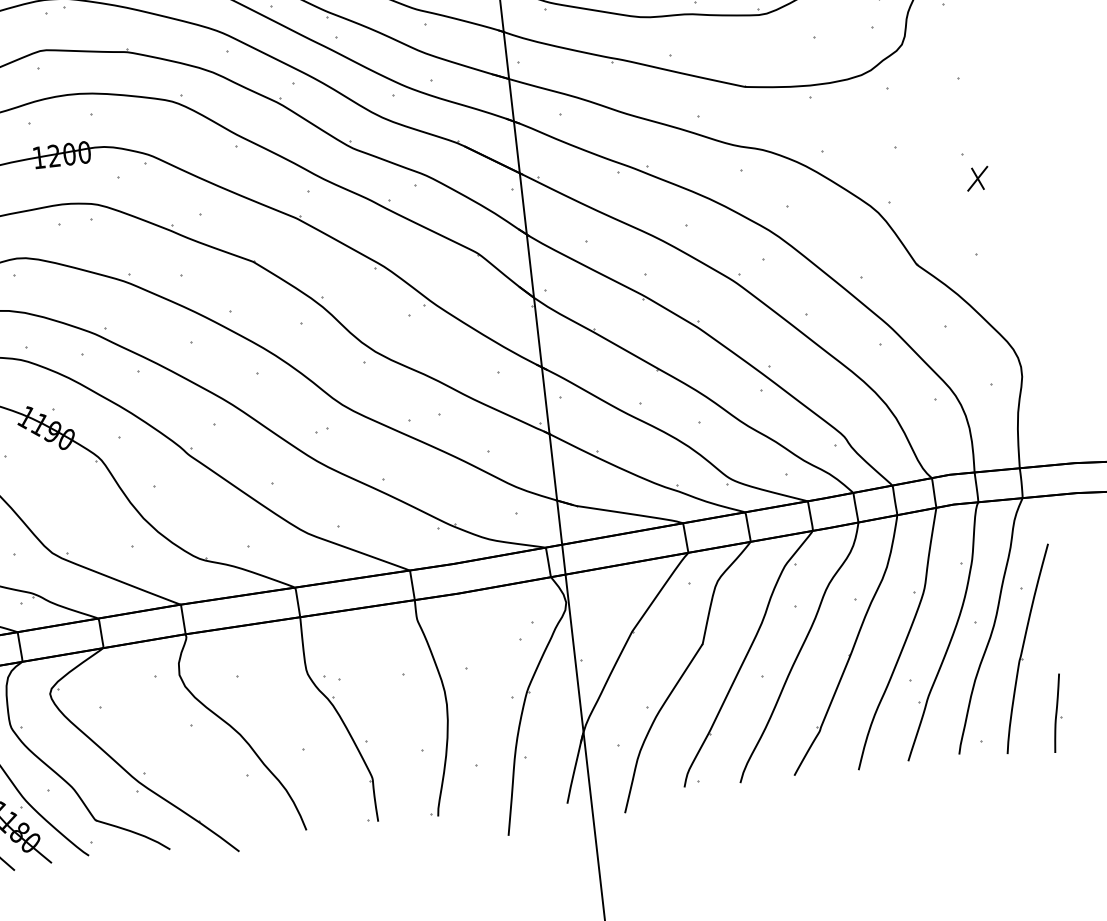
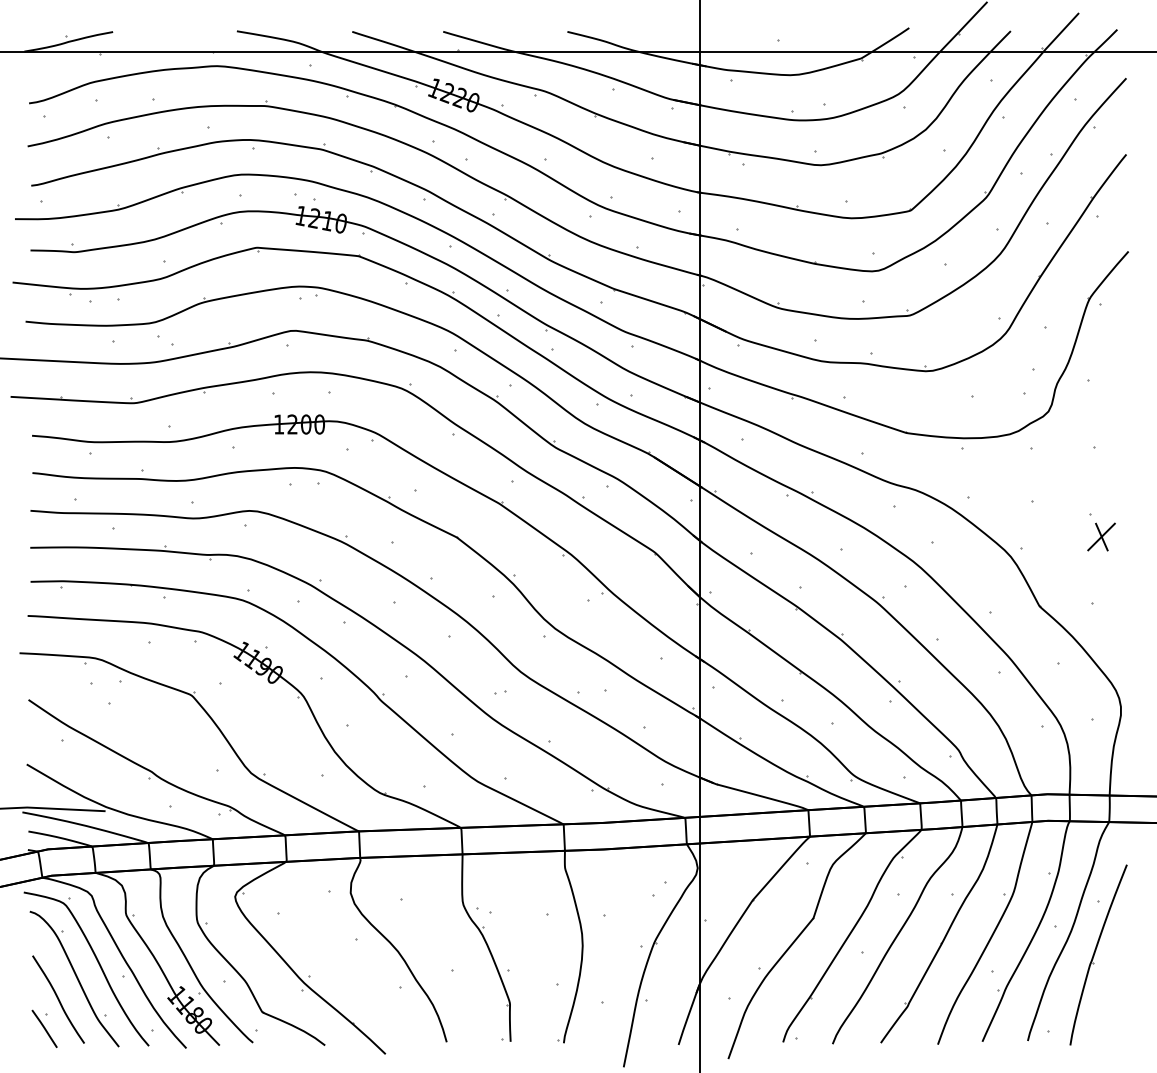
part: (977, 178) -> (1101, 536), size x1.4
part: (1056, 713) -> (1117, 1014), removed

